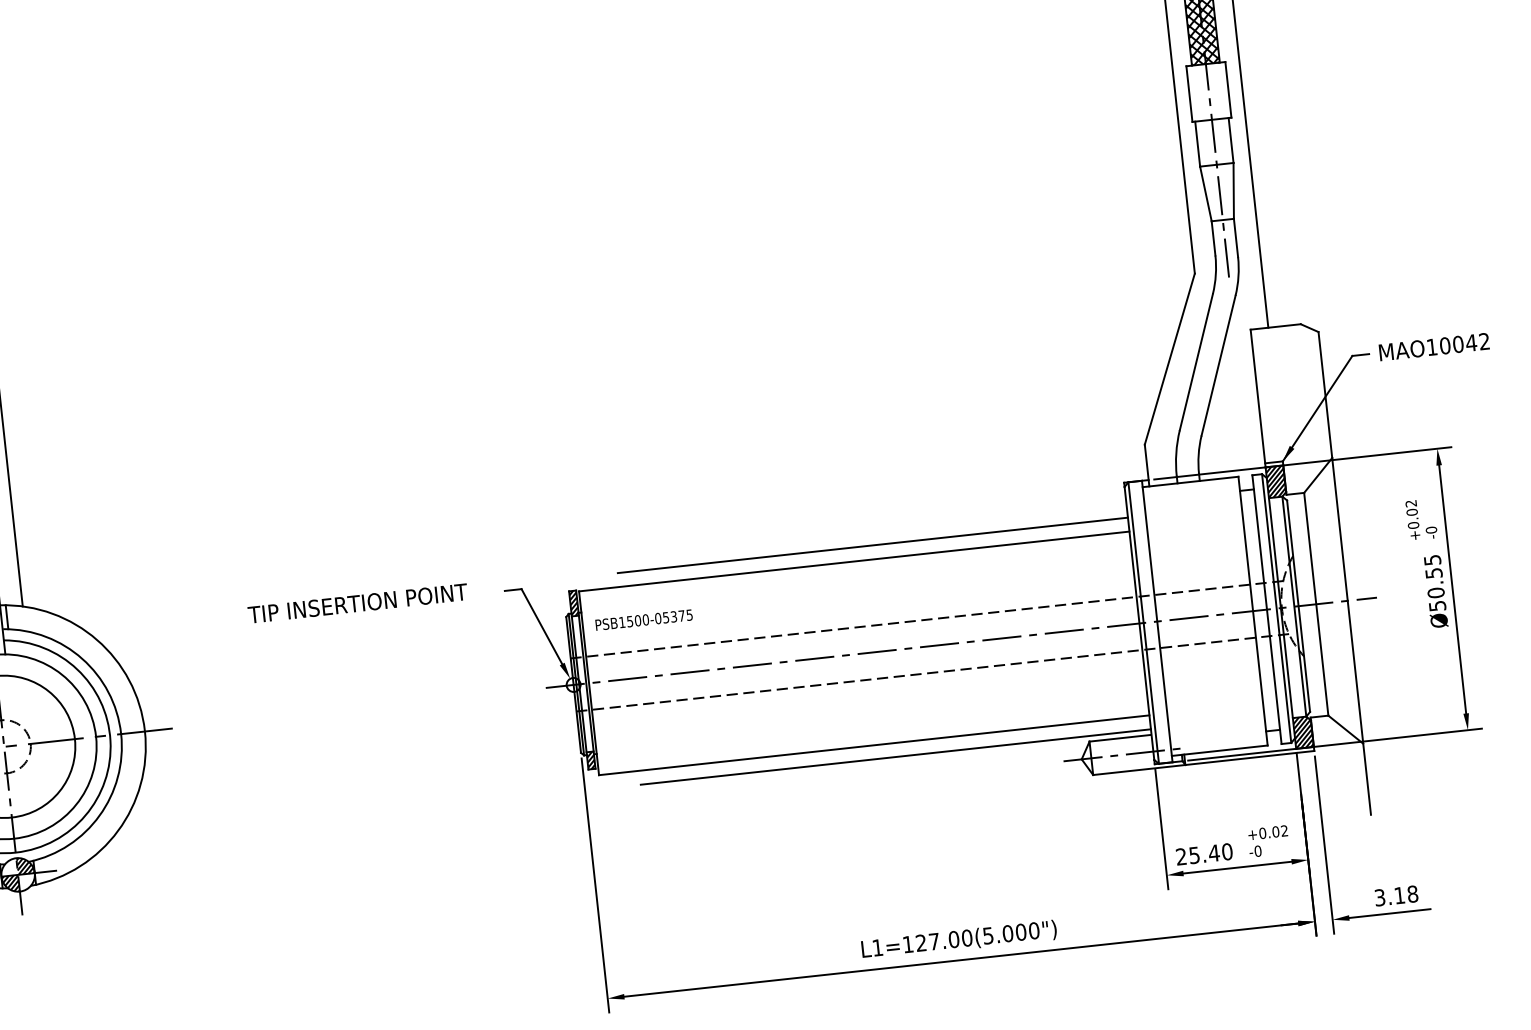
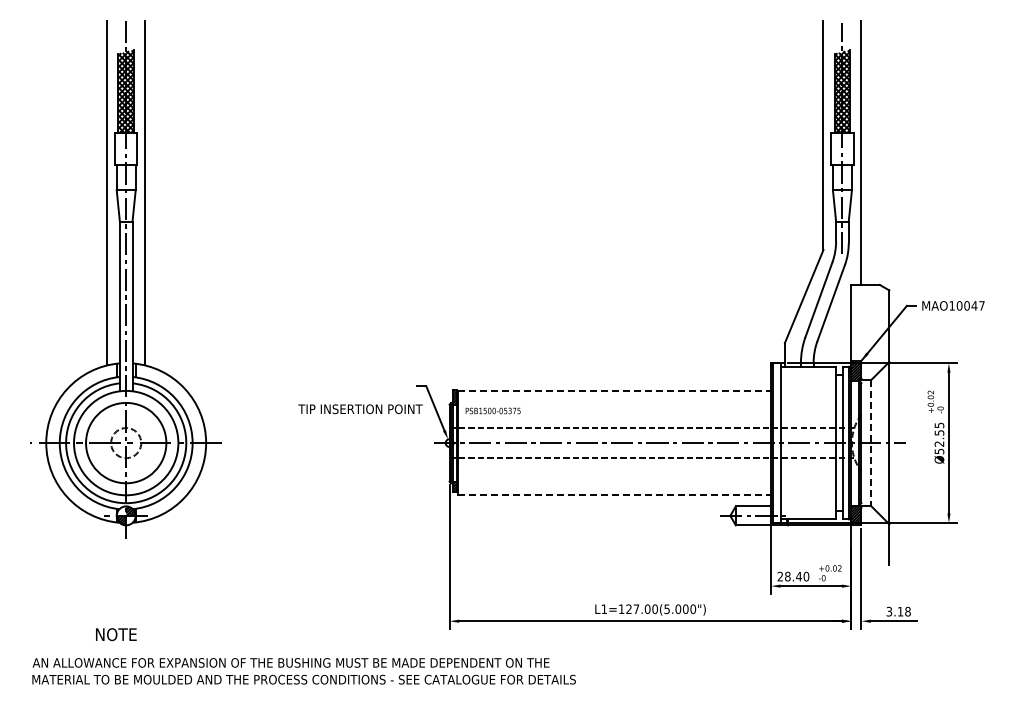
text: (1483, 340) -> (981, 305), MAO10042 -> MAO10047
line: (873, 546) -> (626, 383), removed
line: (855, 560) -> (615, 390), solid -> dashed
text: (1436, 591) -> (939, 443), Ø50.55 -> Ø52.55
text: (357, 603) -> (360, 409), moved
line: (1316, 604) -> (871, 443), solid -> dashed
line: (875, 745) -> (615, 495), solid -> dashed
line: (896, 757) -> (626, 503), removed
text: (1193, 855) -> (787, 576), 25.40 -> 28.40

